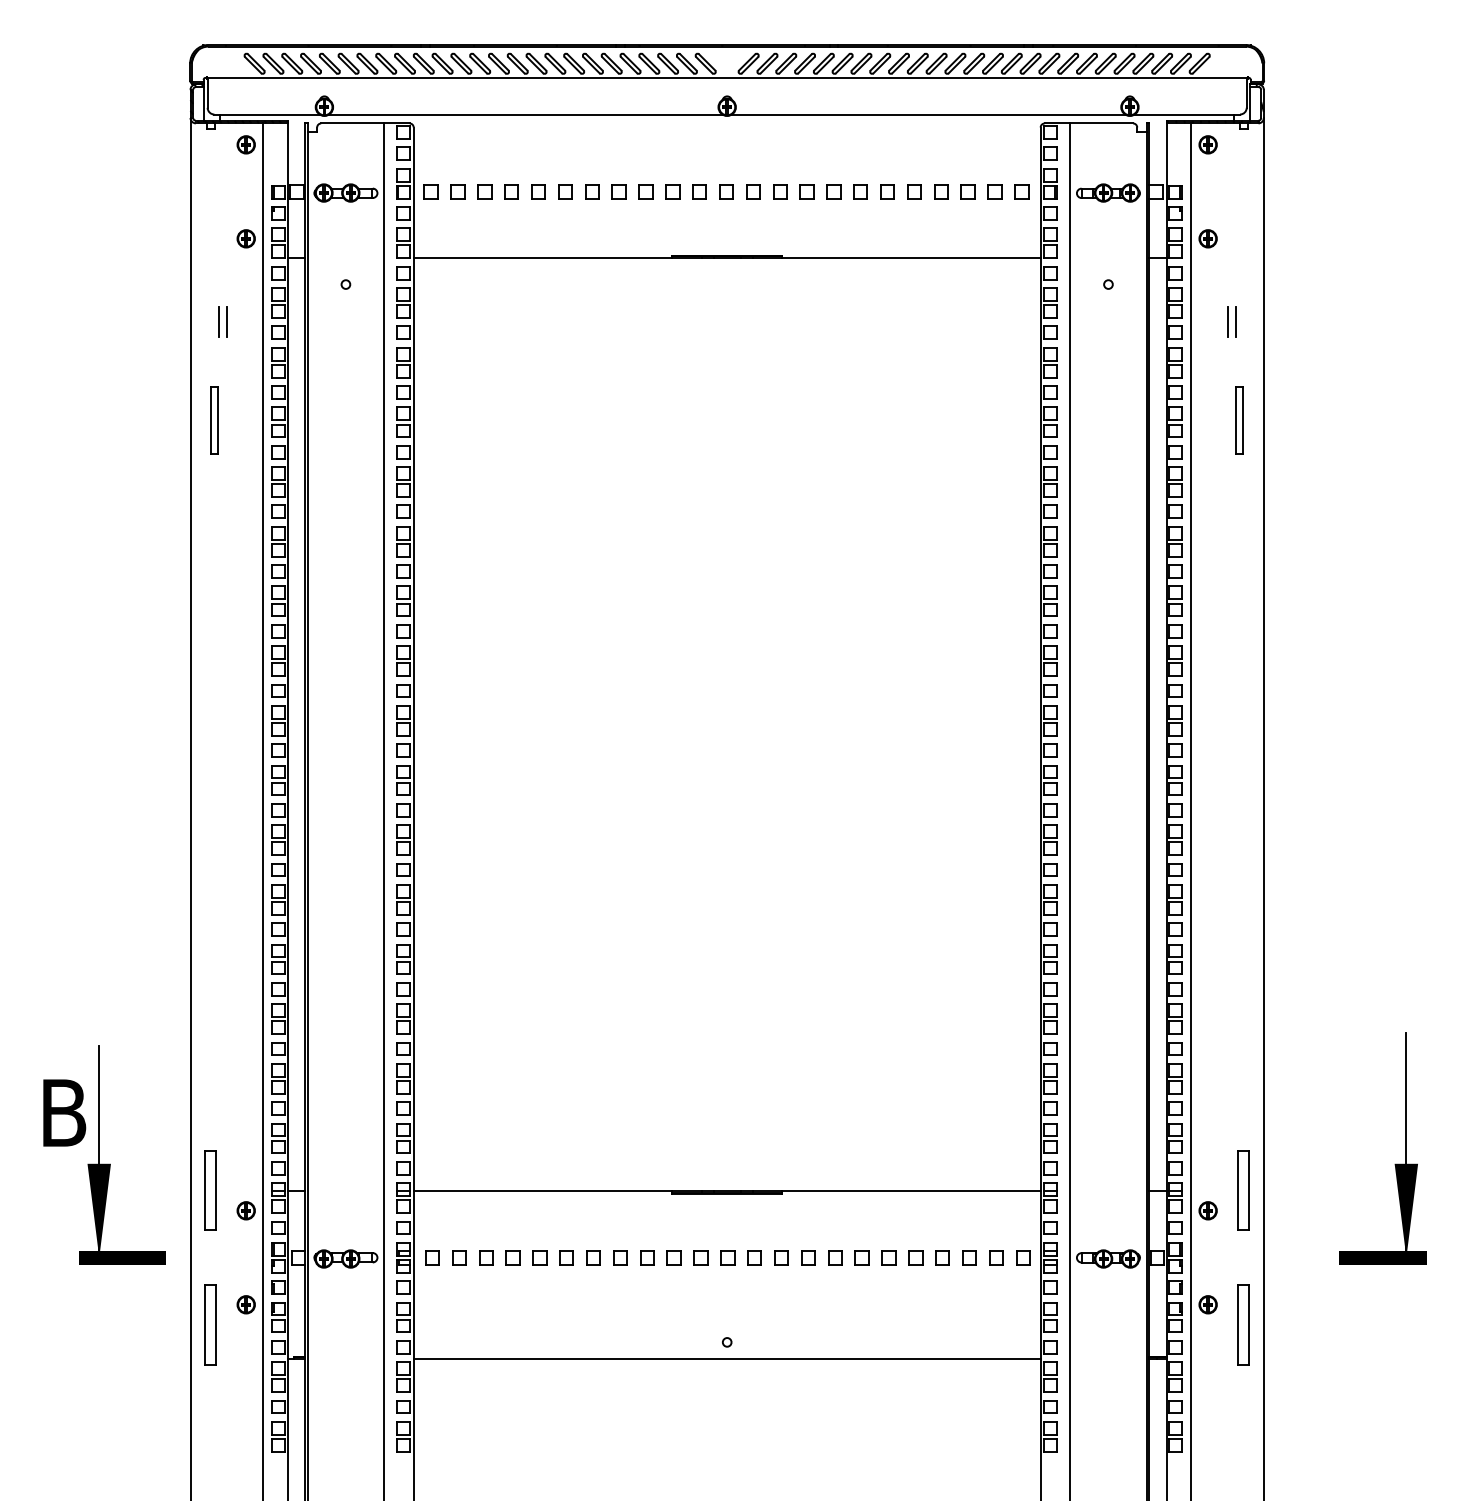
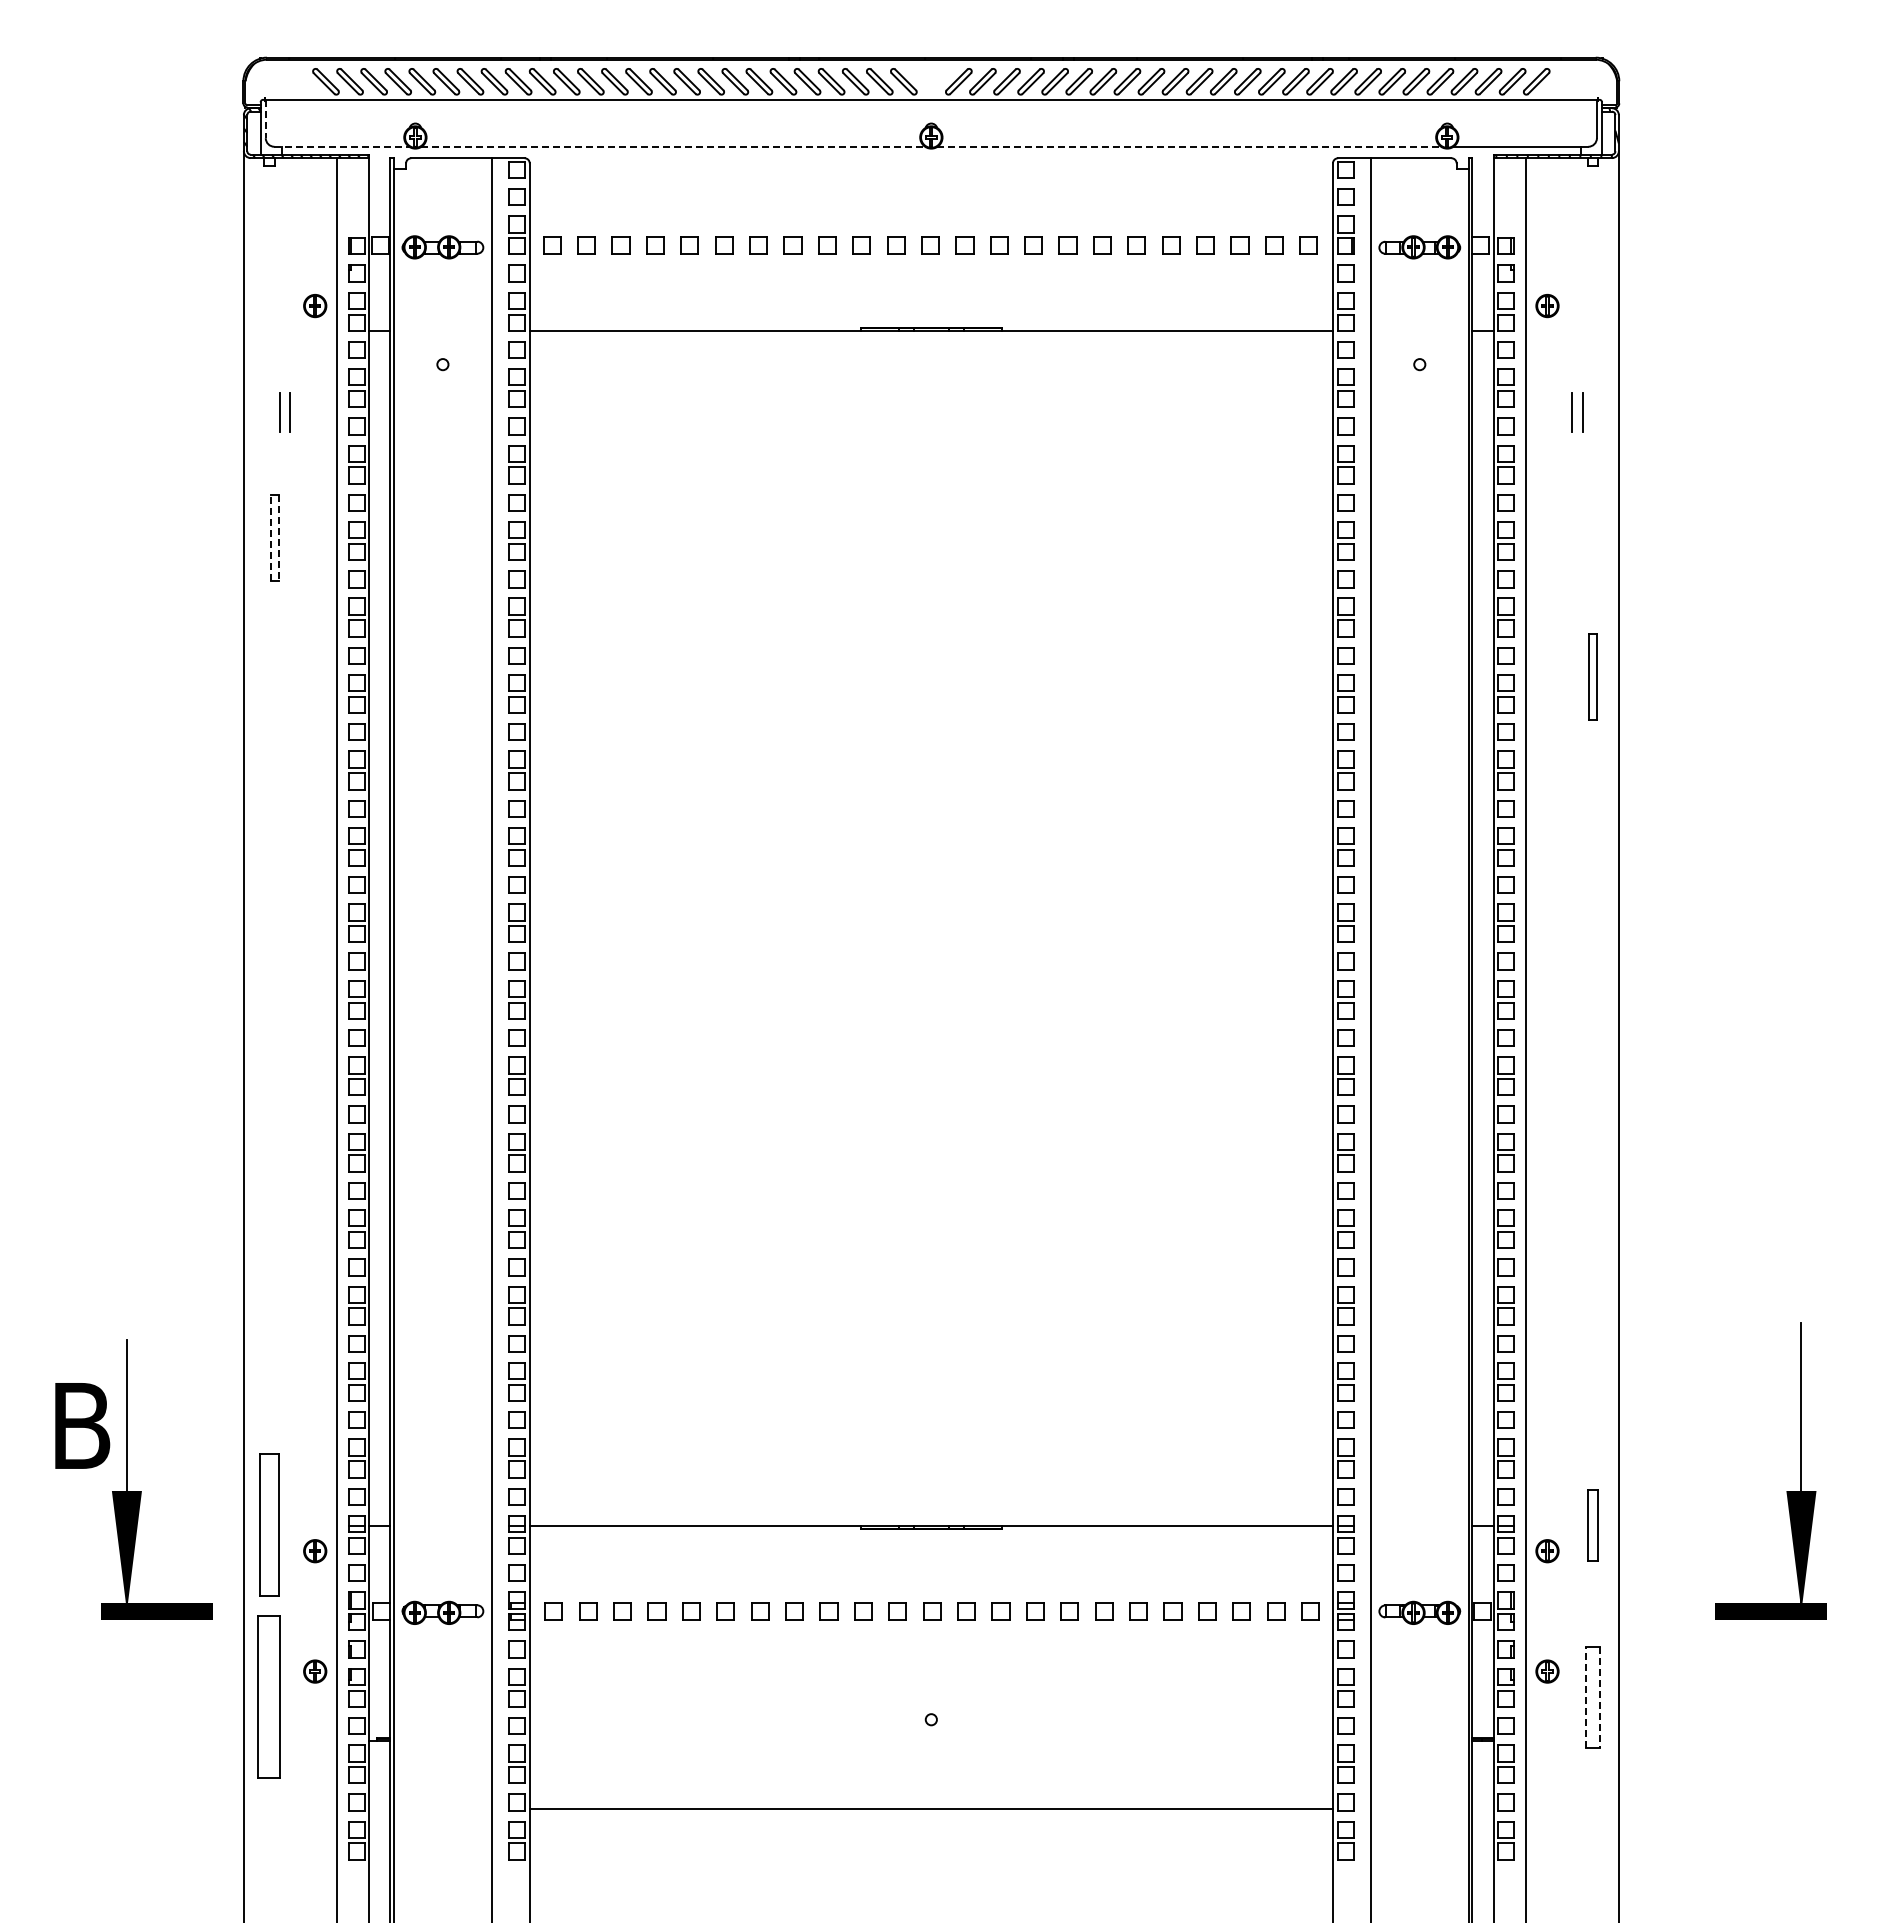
line: (207, 93) -> (265, 119), solid -> dashed
line: (266, 114) -> (341, 146), solid -> dashed
line: (525, 114) -> (673, 146), solid -> dashed
line: (928, 114) -> (1189, 146), solid -> dashed
part: (246, 144) -> (315, 185), removed
part: (1208, 144) -> (1547, 185), removed
part: (1239, 419) -> (1592, 676), moved
line: (211, 420) -> (270, 538), solid -> dashed
line: (218, 420) -> (279, 538), solid -> dashed
part: (210, 1190) -> (269, 1525), size x1.4
part: (1243, 1190) -> (1592, 1525), size x0.7
part: (210, 1325) -> (269, 1697), size x1.6
line: (1238, 1325) -> (1586, 1697), solid -> dashed
line: (1248, 1325) -> (1599, 1697), solid -> dashed
line: (726, 1359) -> (930, 1809), moved

